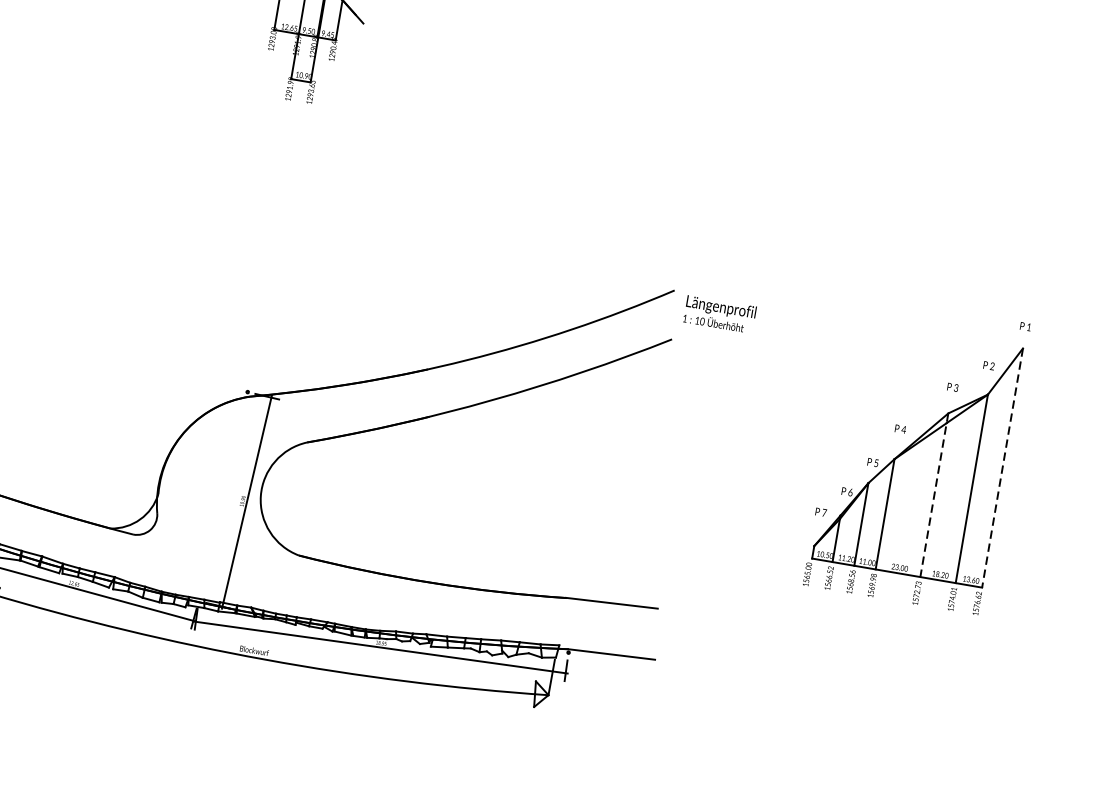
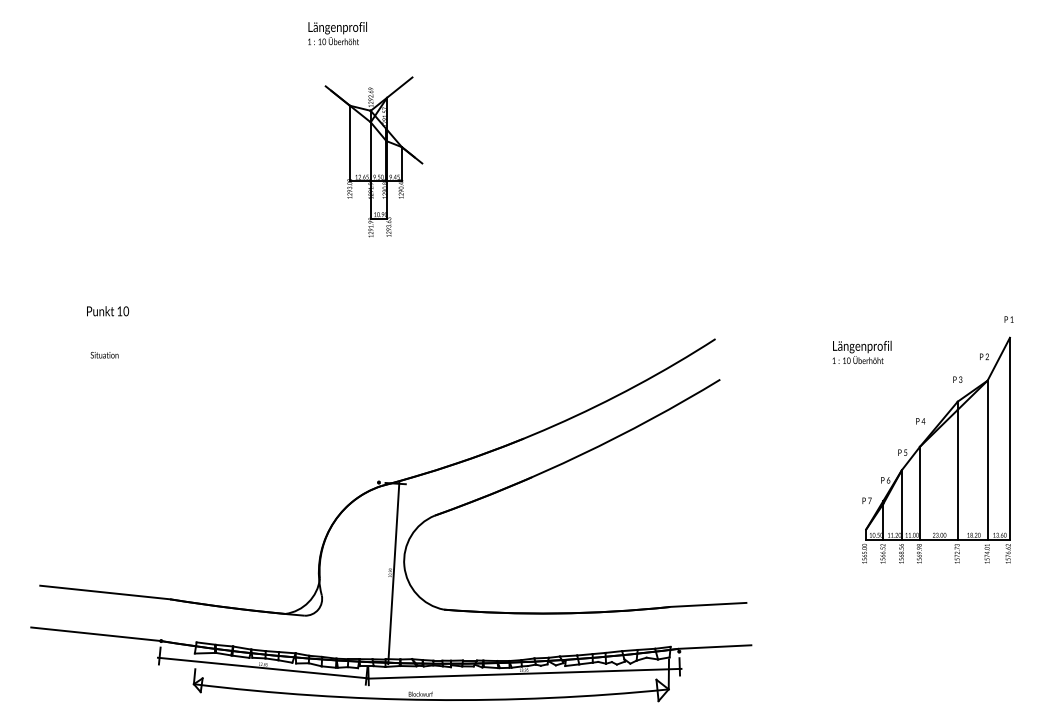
text: (719, 313) -> (861, 351), moved
line: (1001, 468) -> (1009, 439), dashed -> solid
line: (933, 495) -> (957, 471), dashed -> solid

